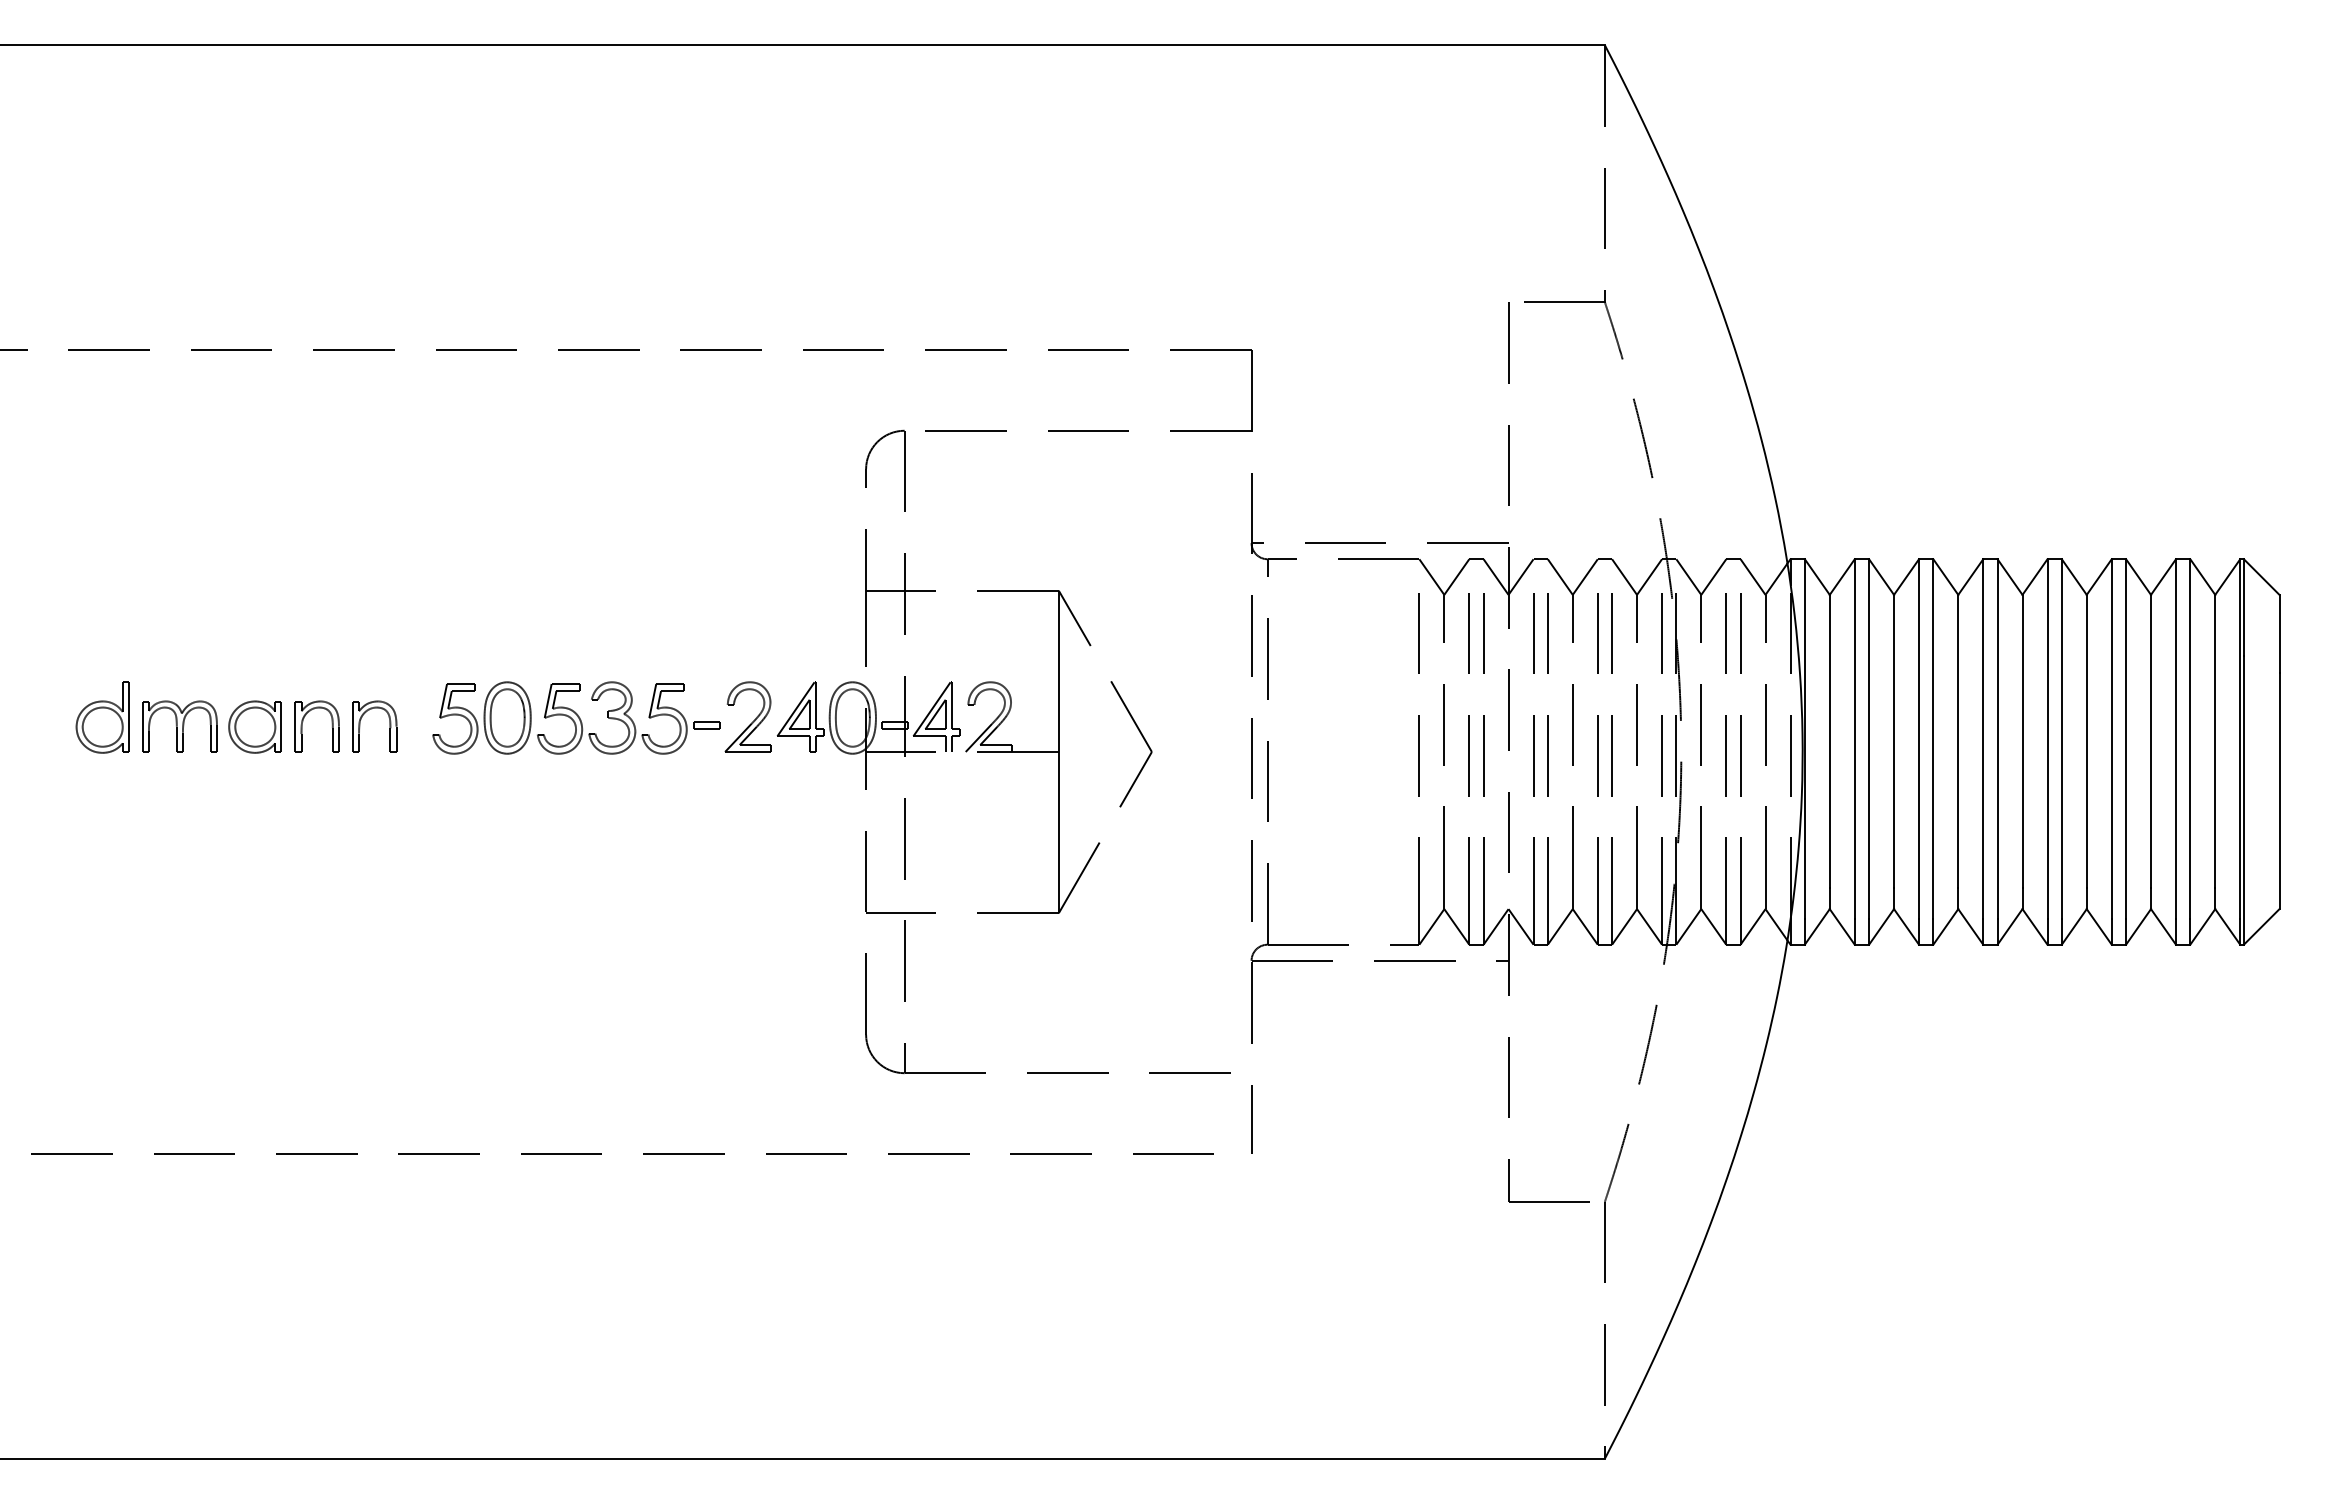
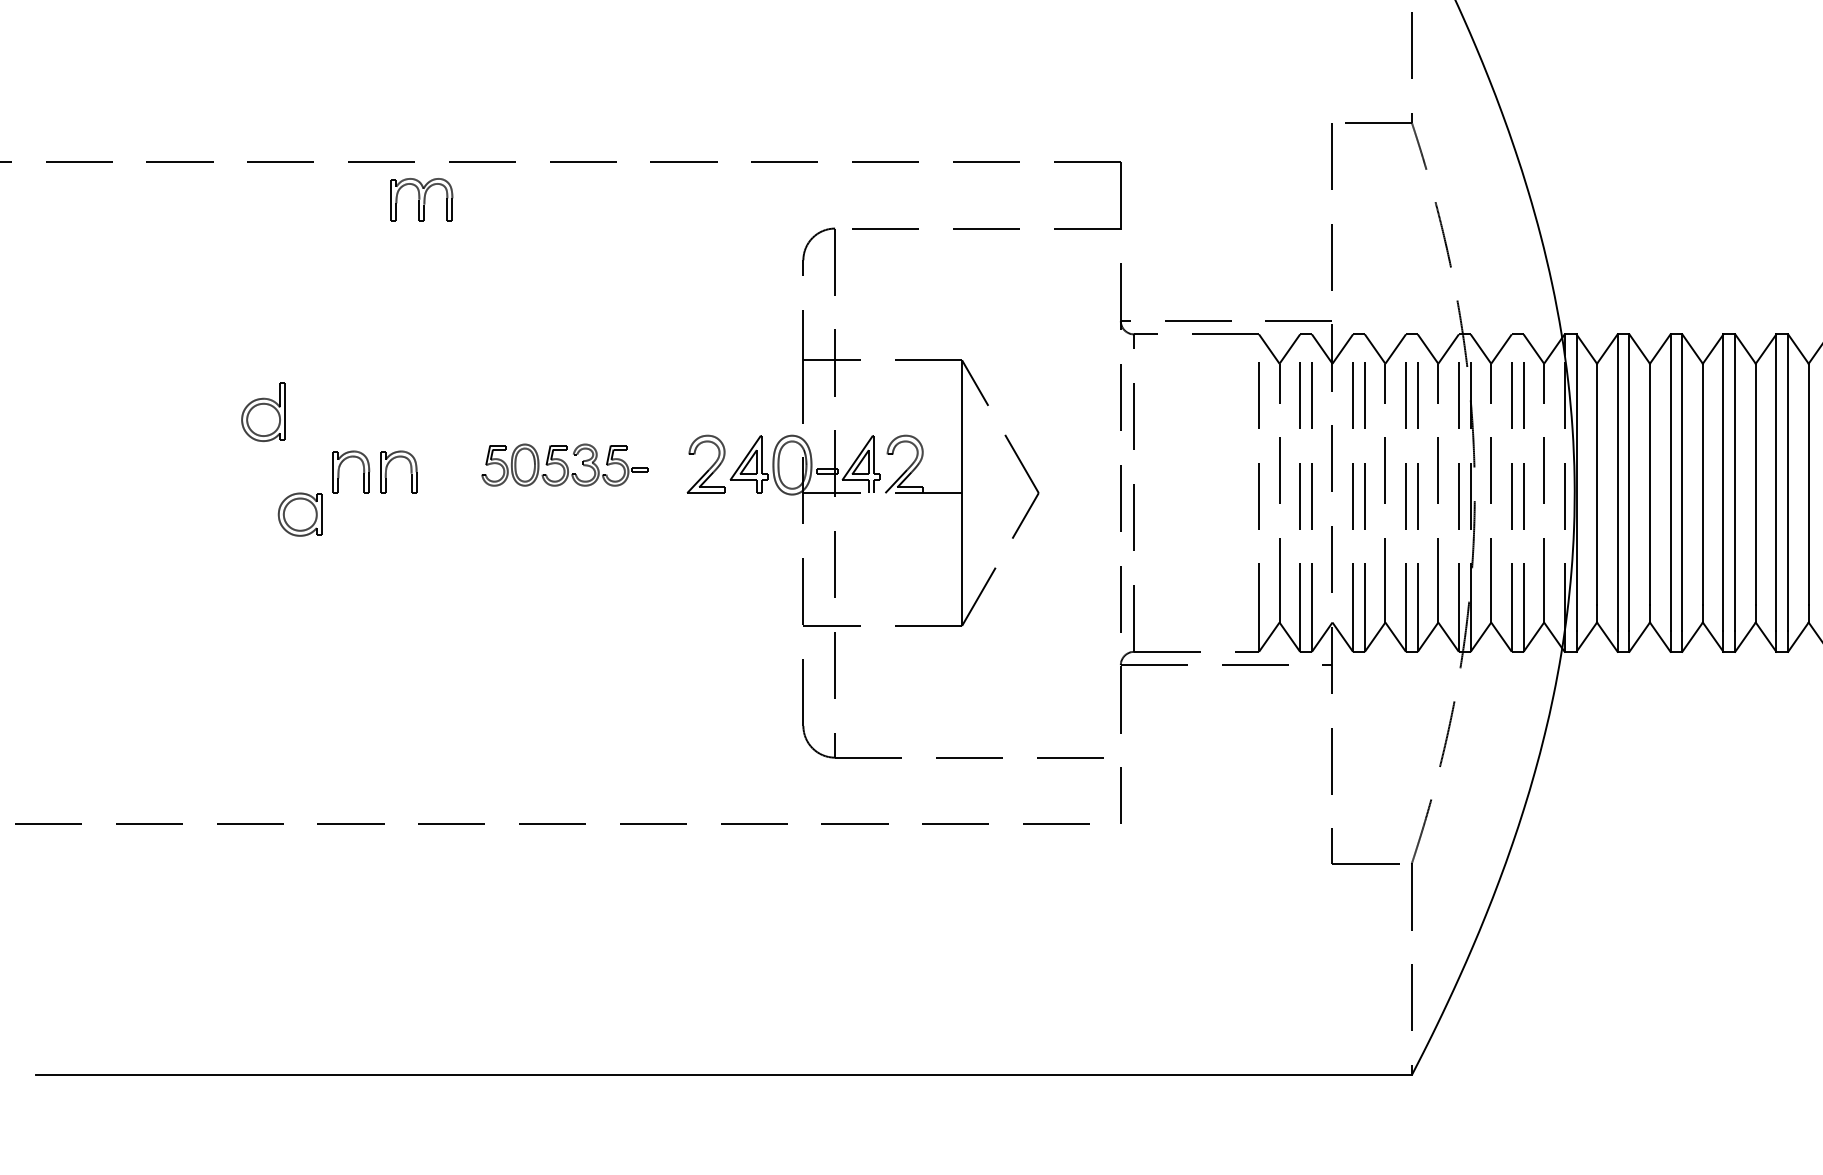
part: (102, 717) -> (263, 412), moved
part: (576, 717) -> (564, 464), size x0.7
part: (179, 726) -> (421, 199), moved
part: (254, 726) -> (299, 514), moved

